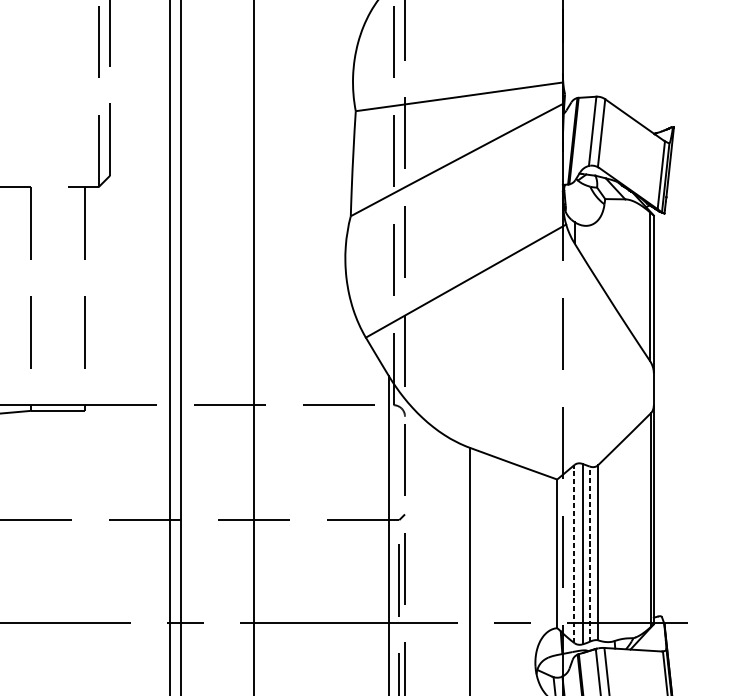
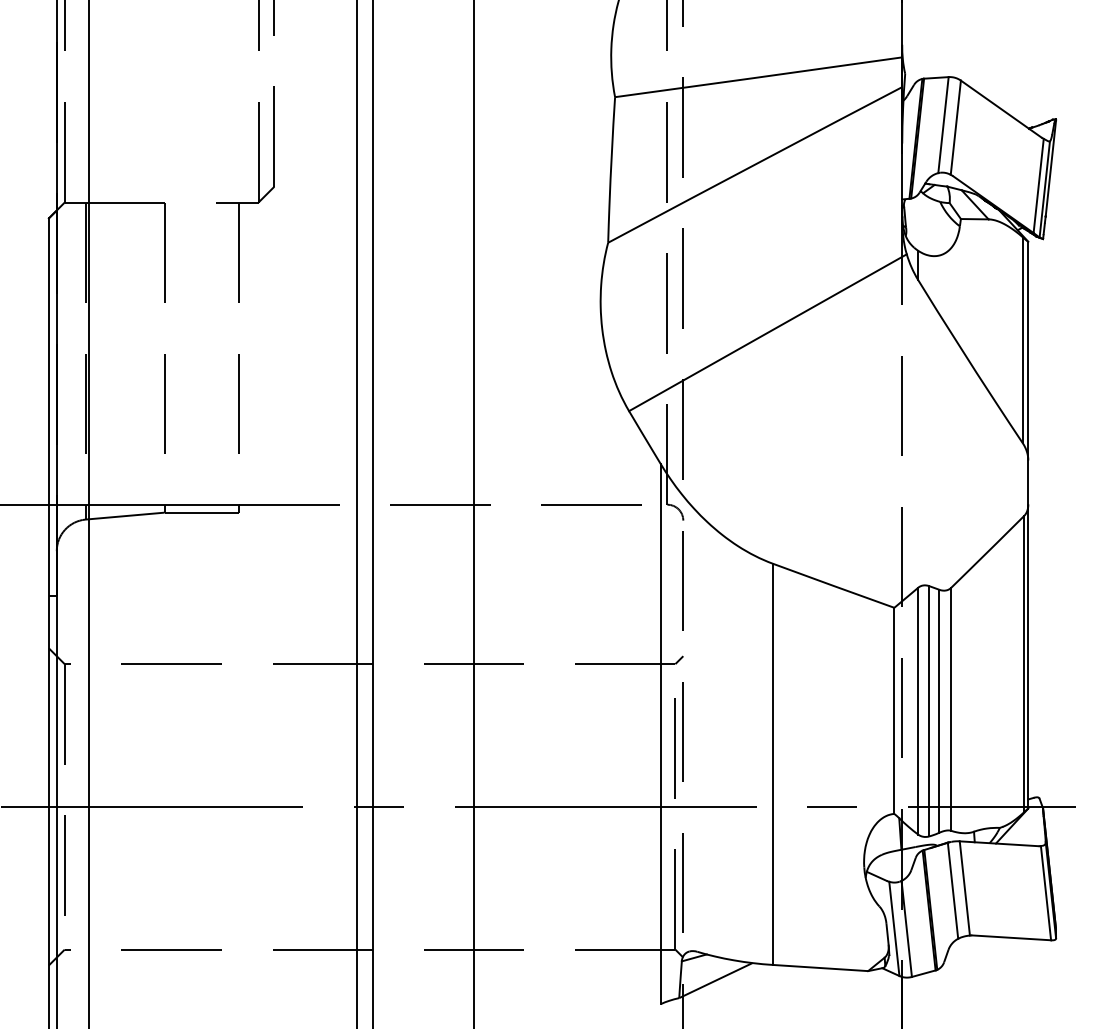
line: (574, 553) -> (918, 710), dashed -> solid
line: (589, 553) -> (939, 710), dashed -> solid

